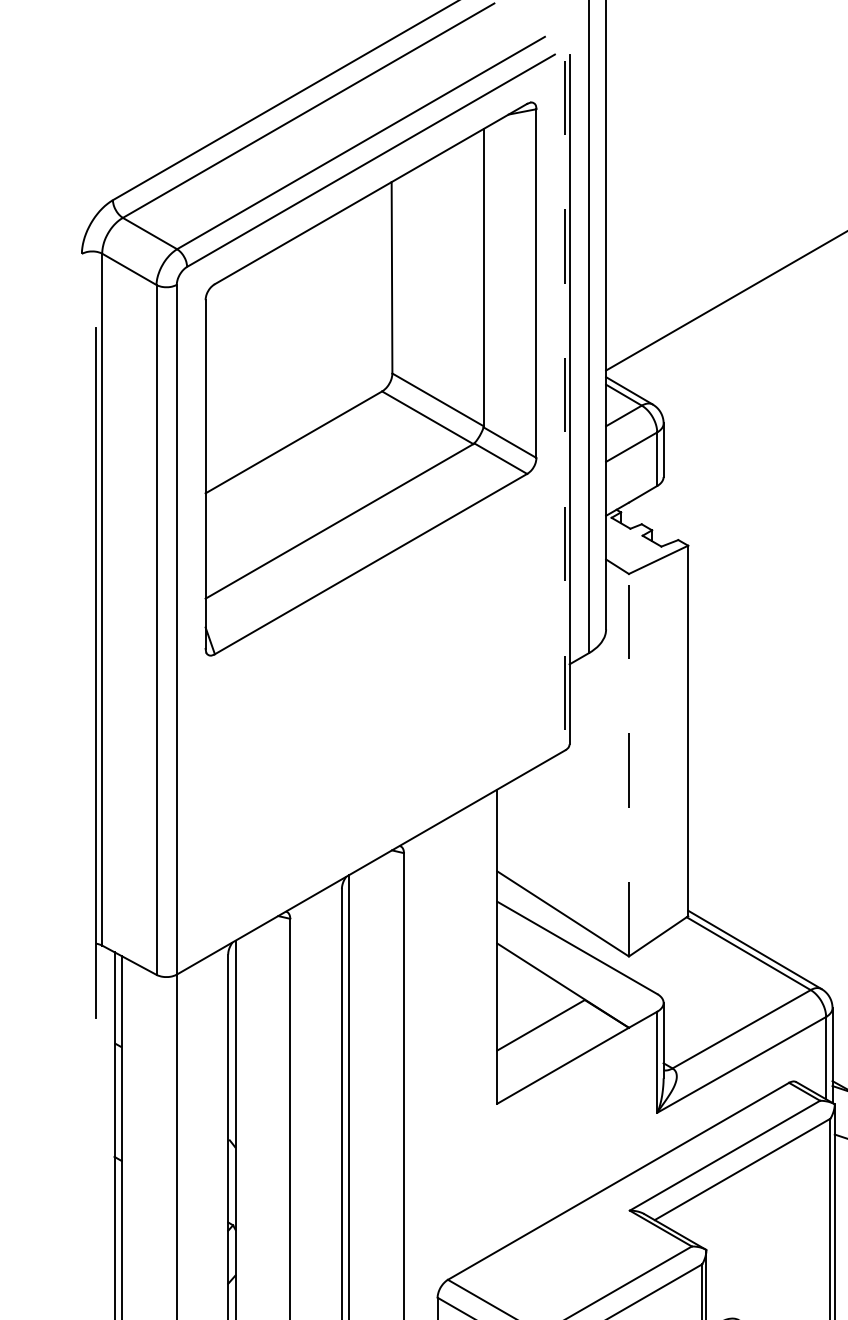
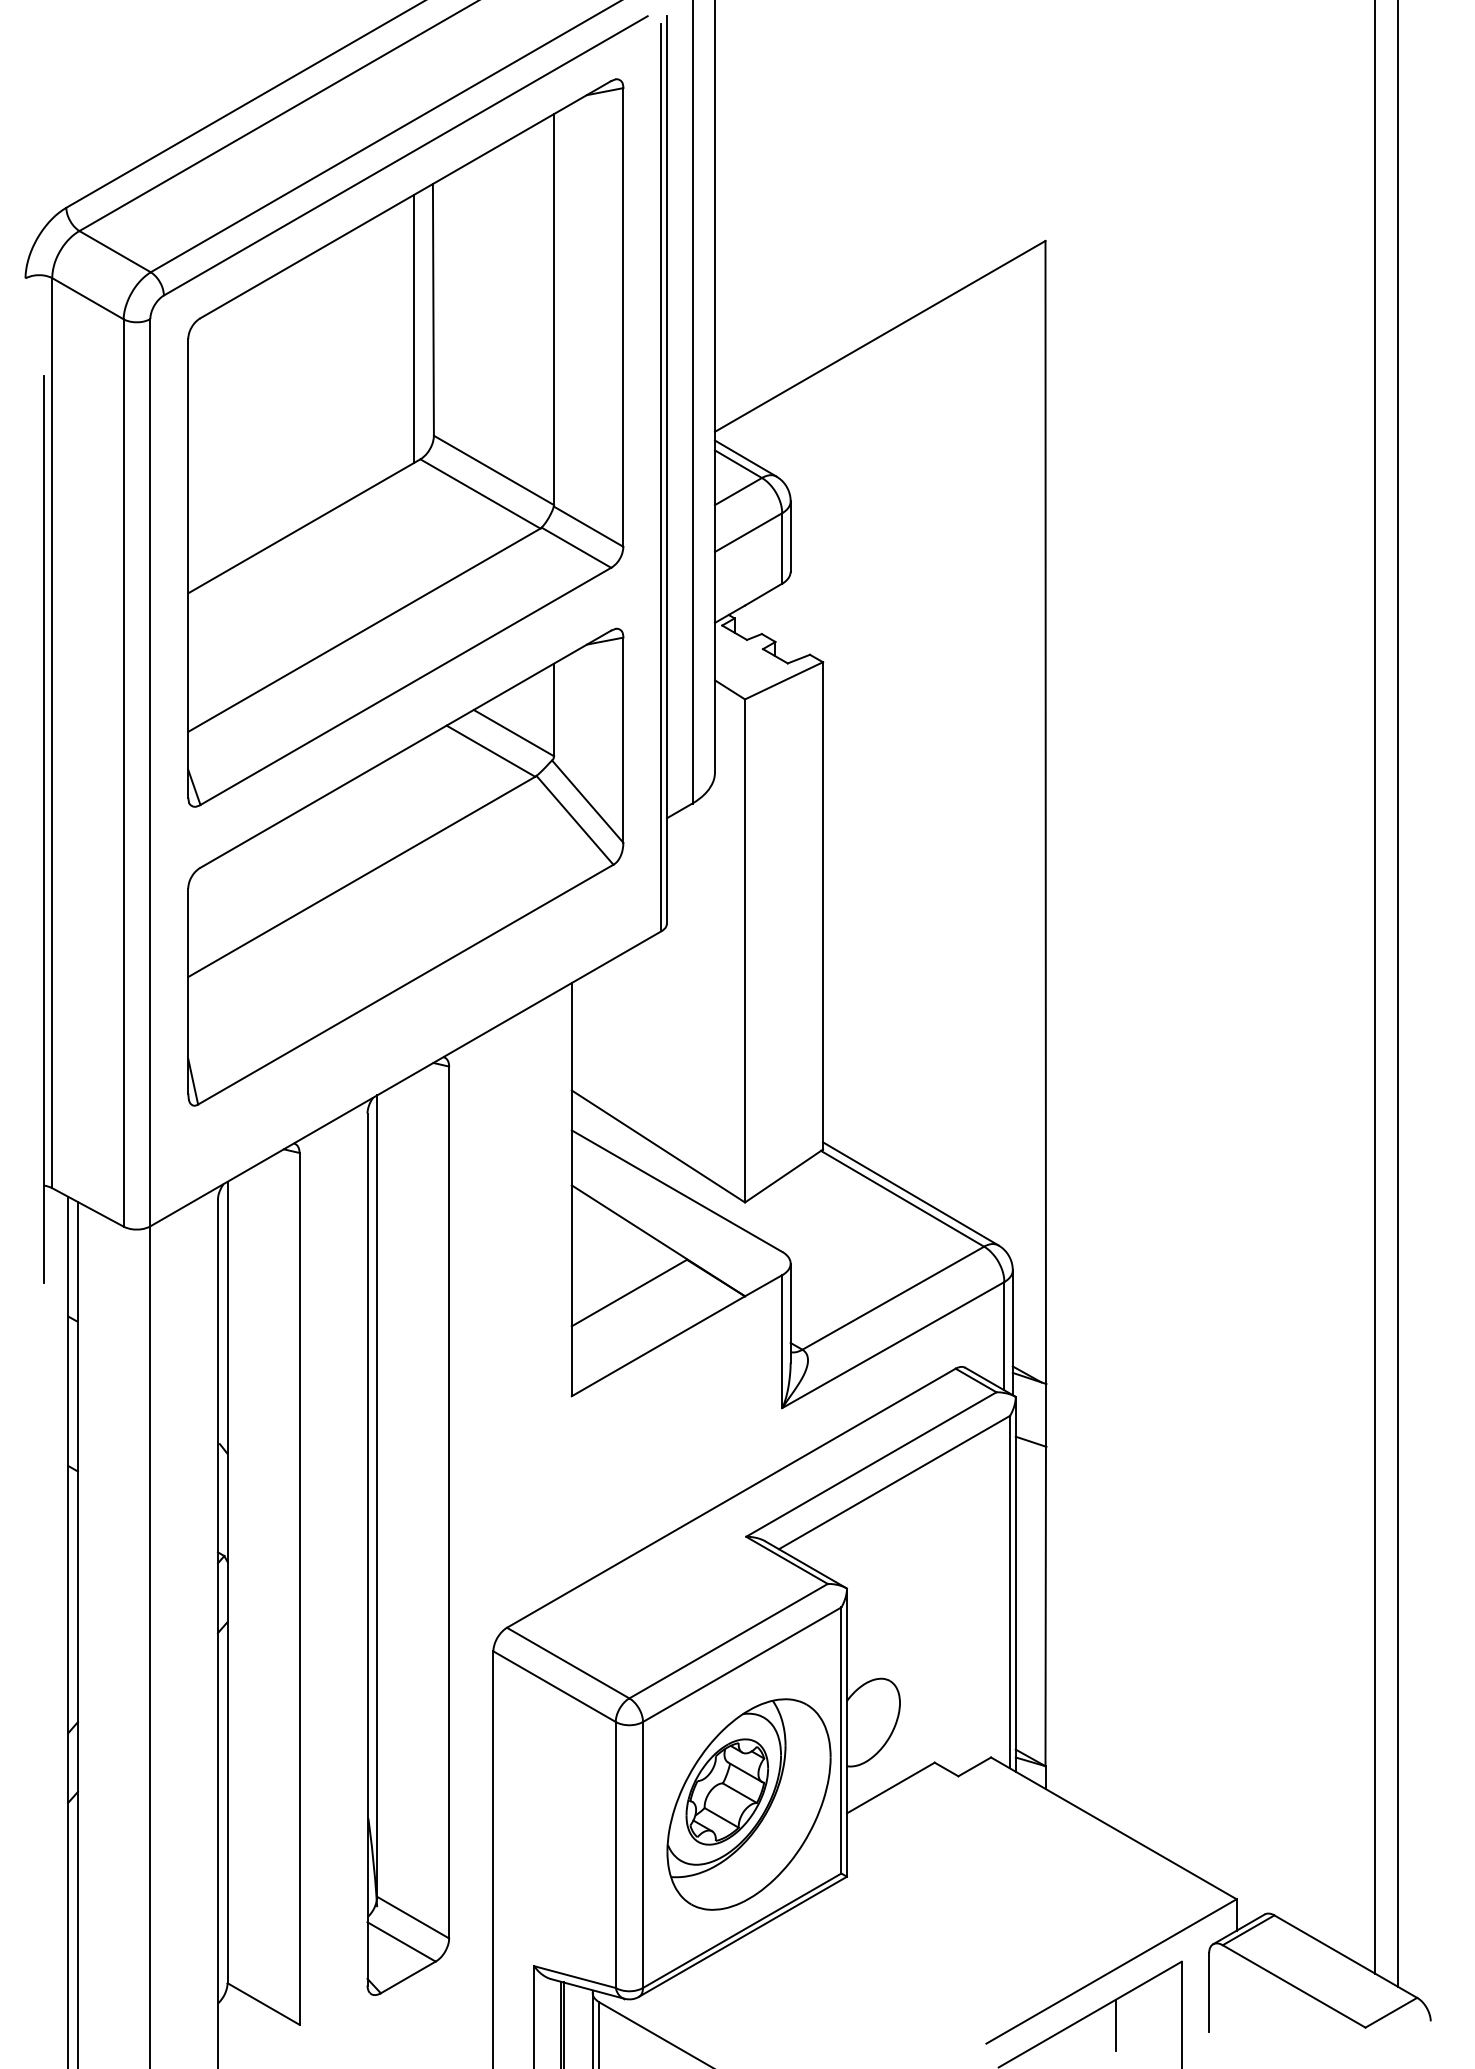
line: (377, 291) -> (414, 328), added
line: (565, 405) -> (661, 477), dashed -> solid
part: (370, 701) -> (405, 866), added
line: (629, 764) -> (745, 950), dashed -> solid

